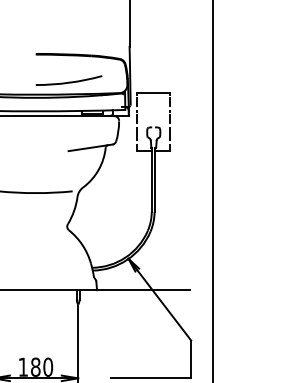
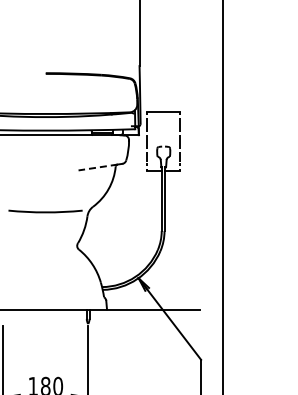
arc: (68, 82) -> (78, 101), removed
line: (88, 148) -> (98, 167), solid -> dashed

